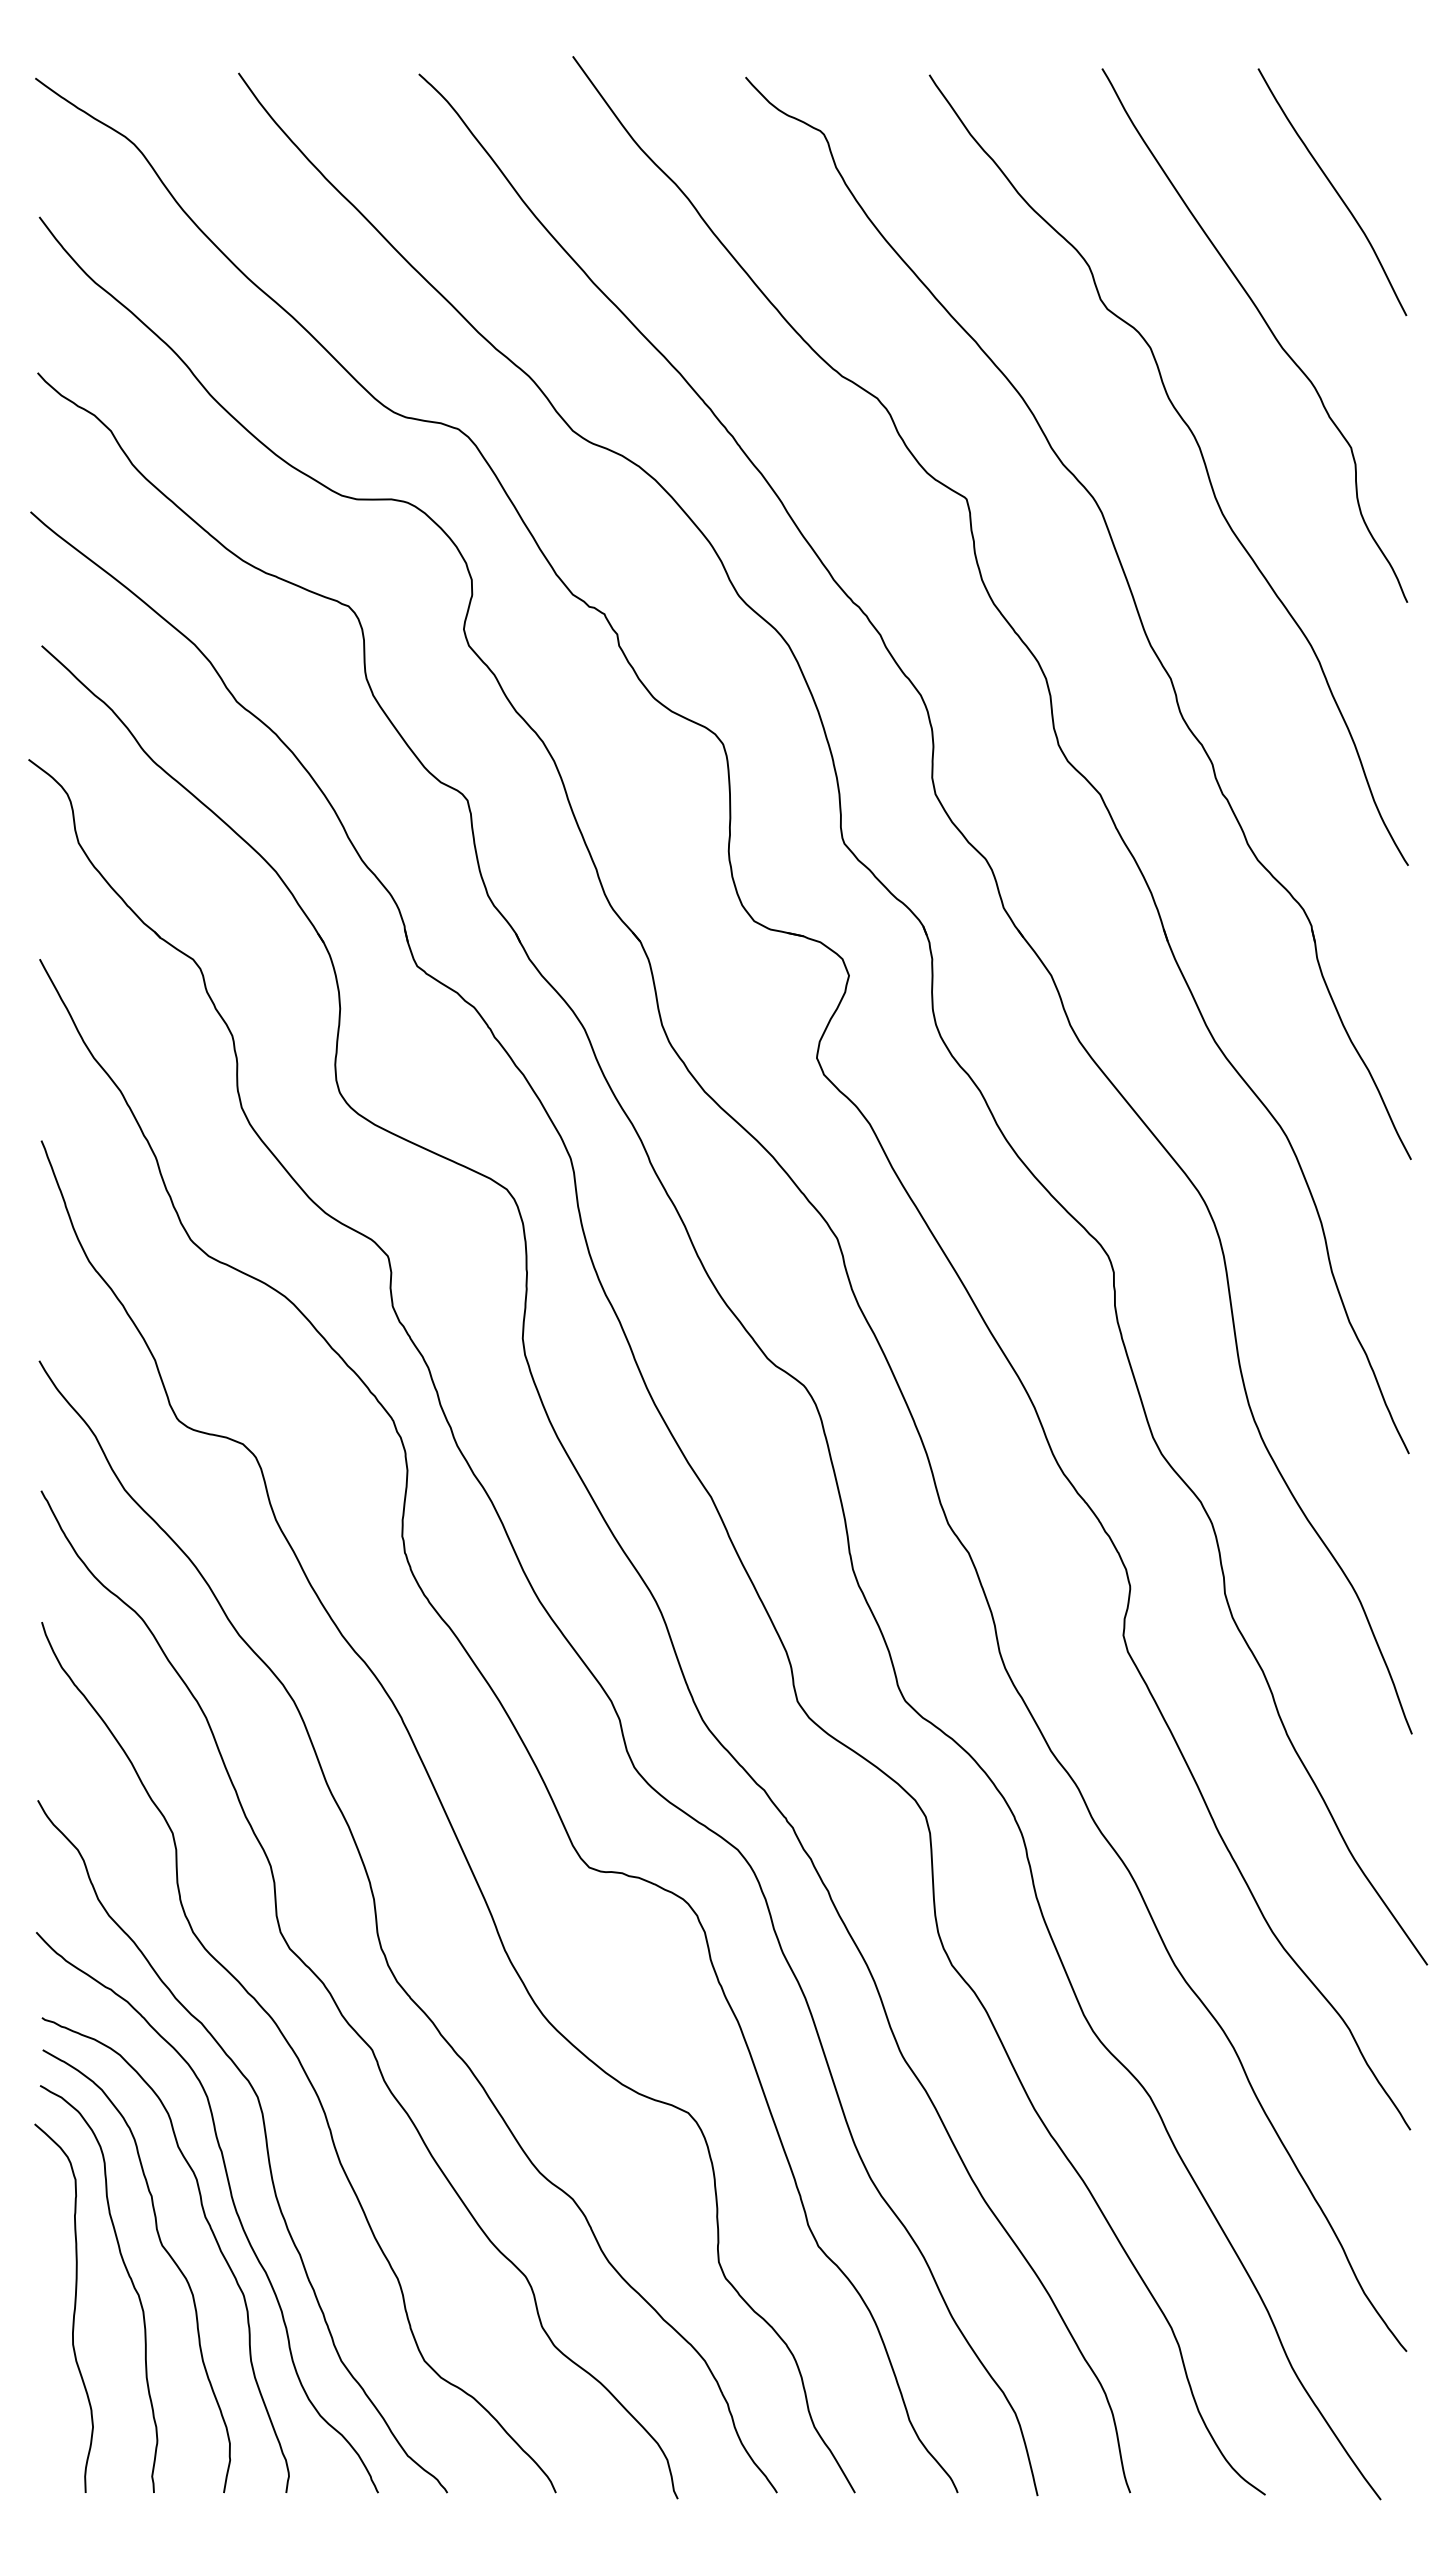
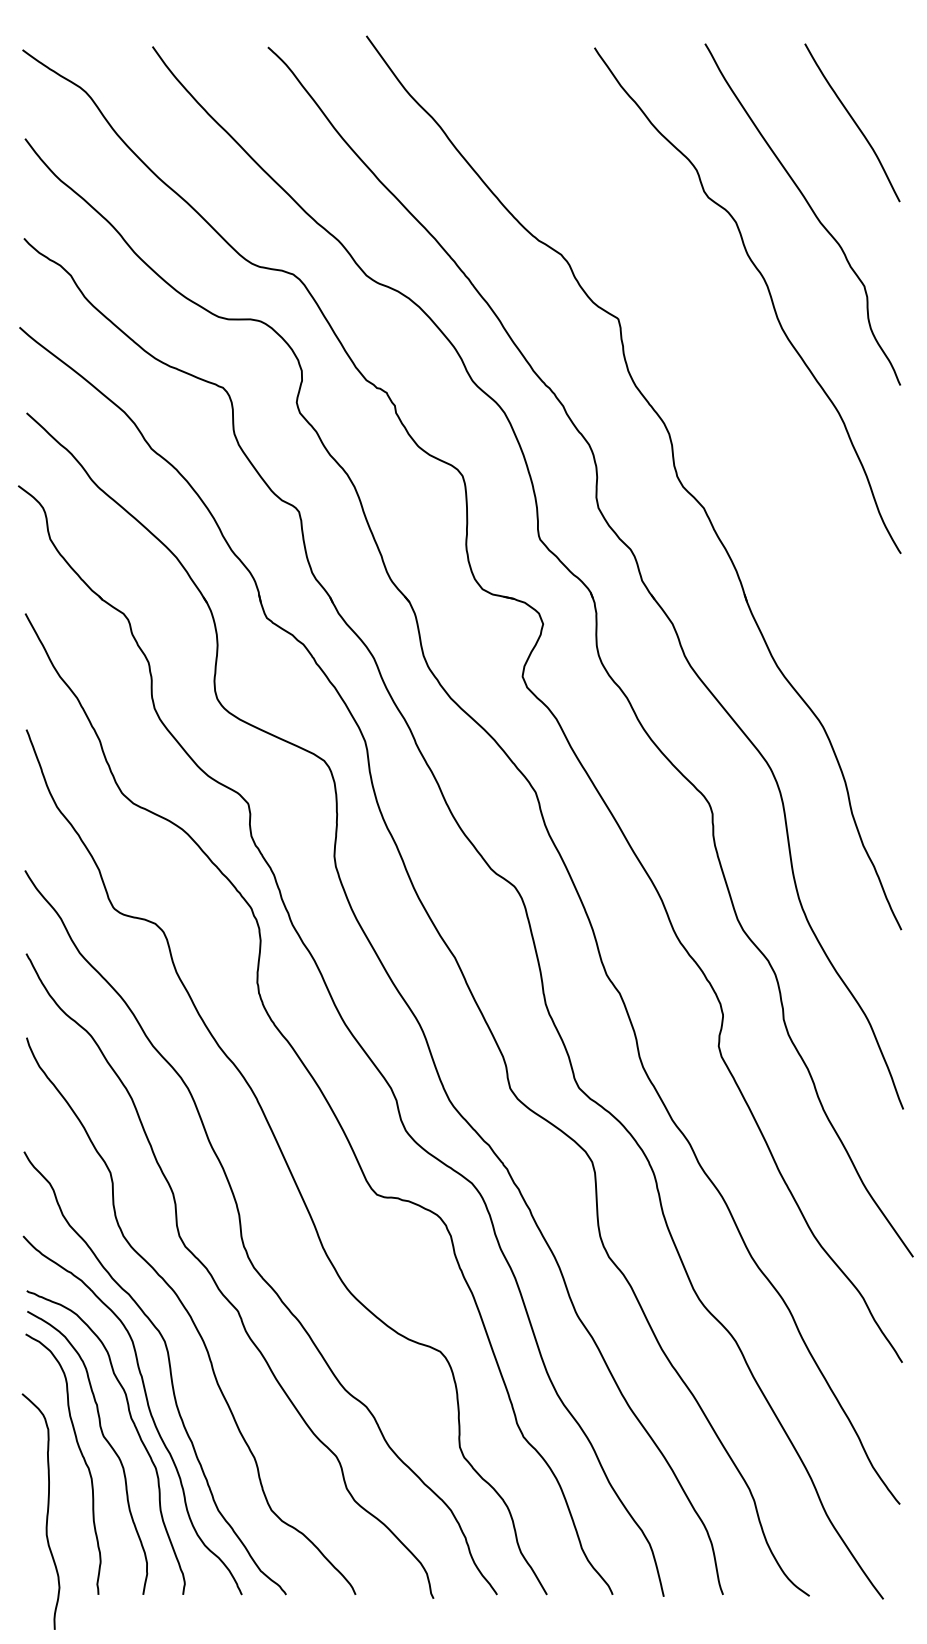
part: (1132, 601) -> (724, 384), removed
curve: (72, 2311) -> (46, 1513), moved

